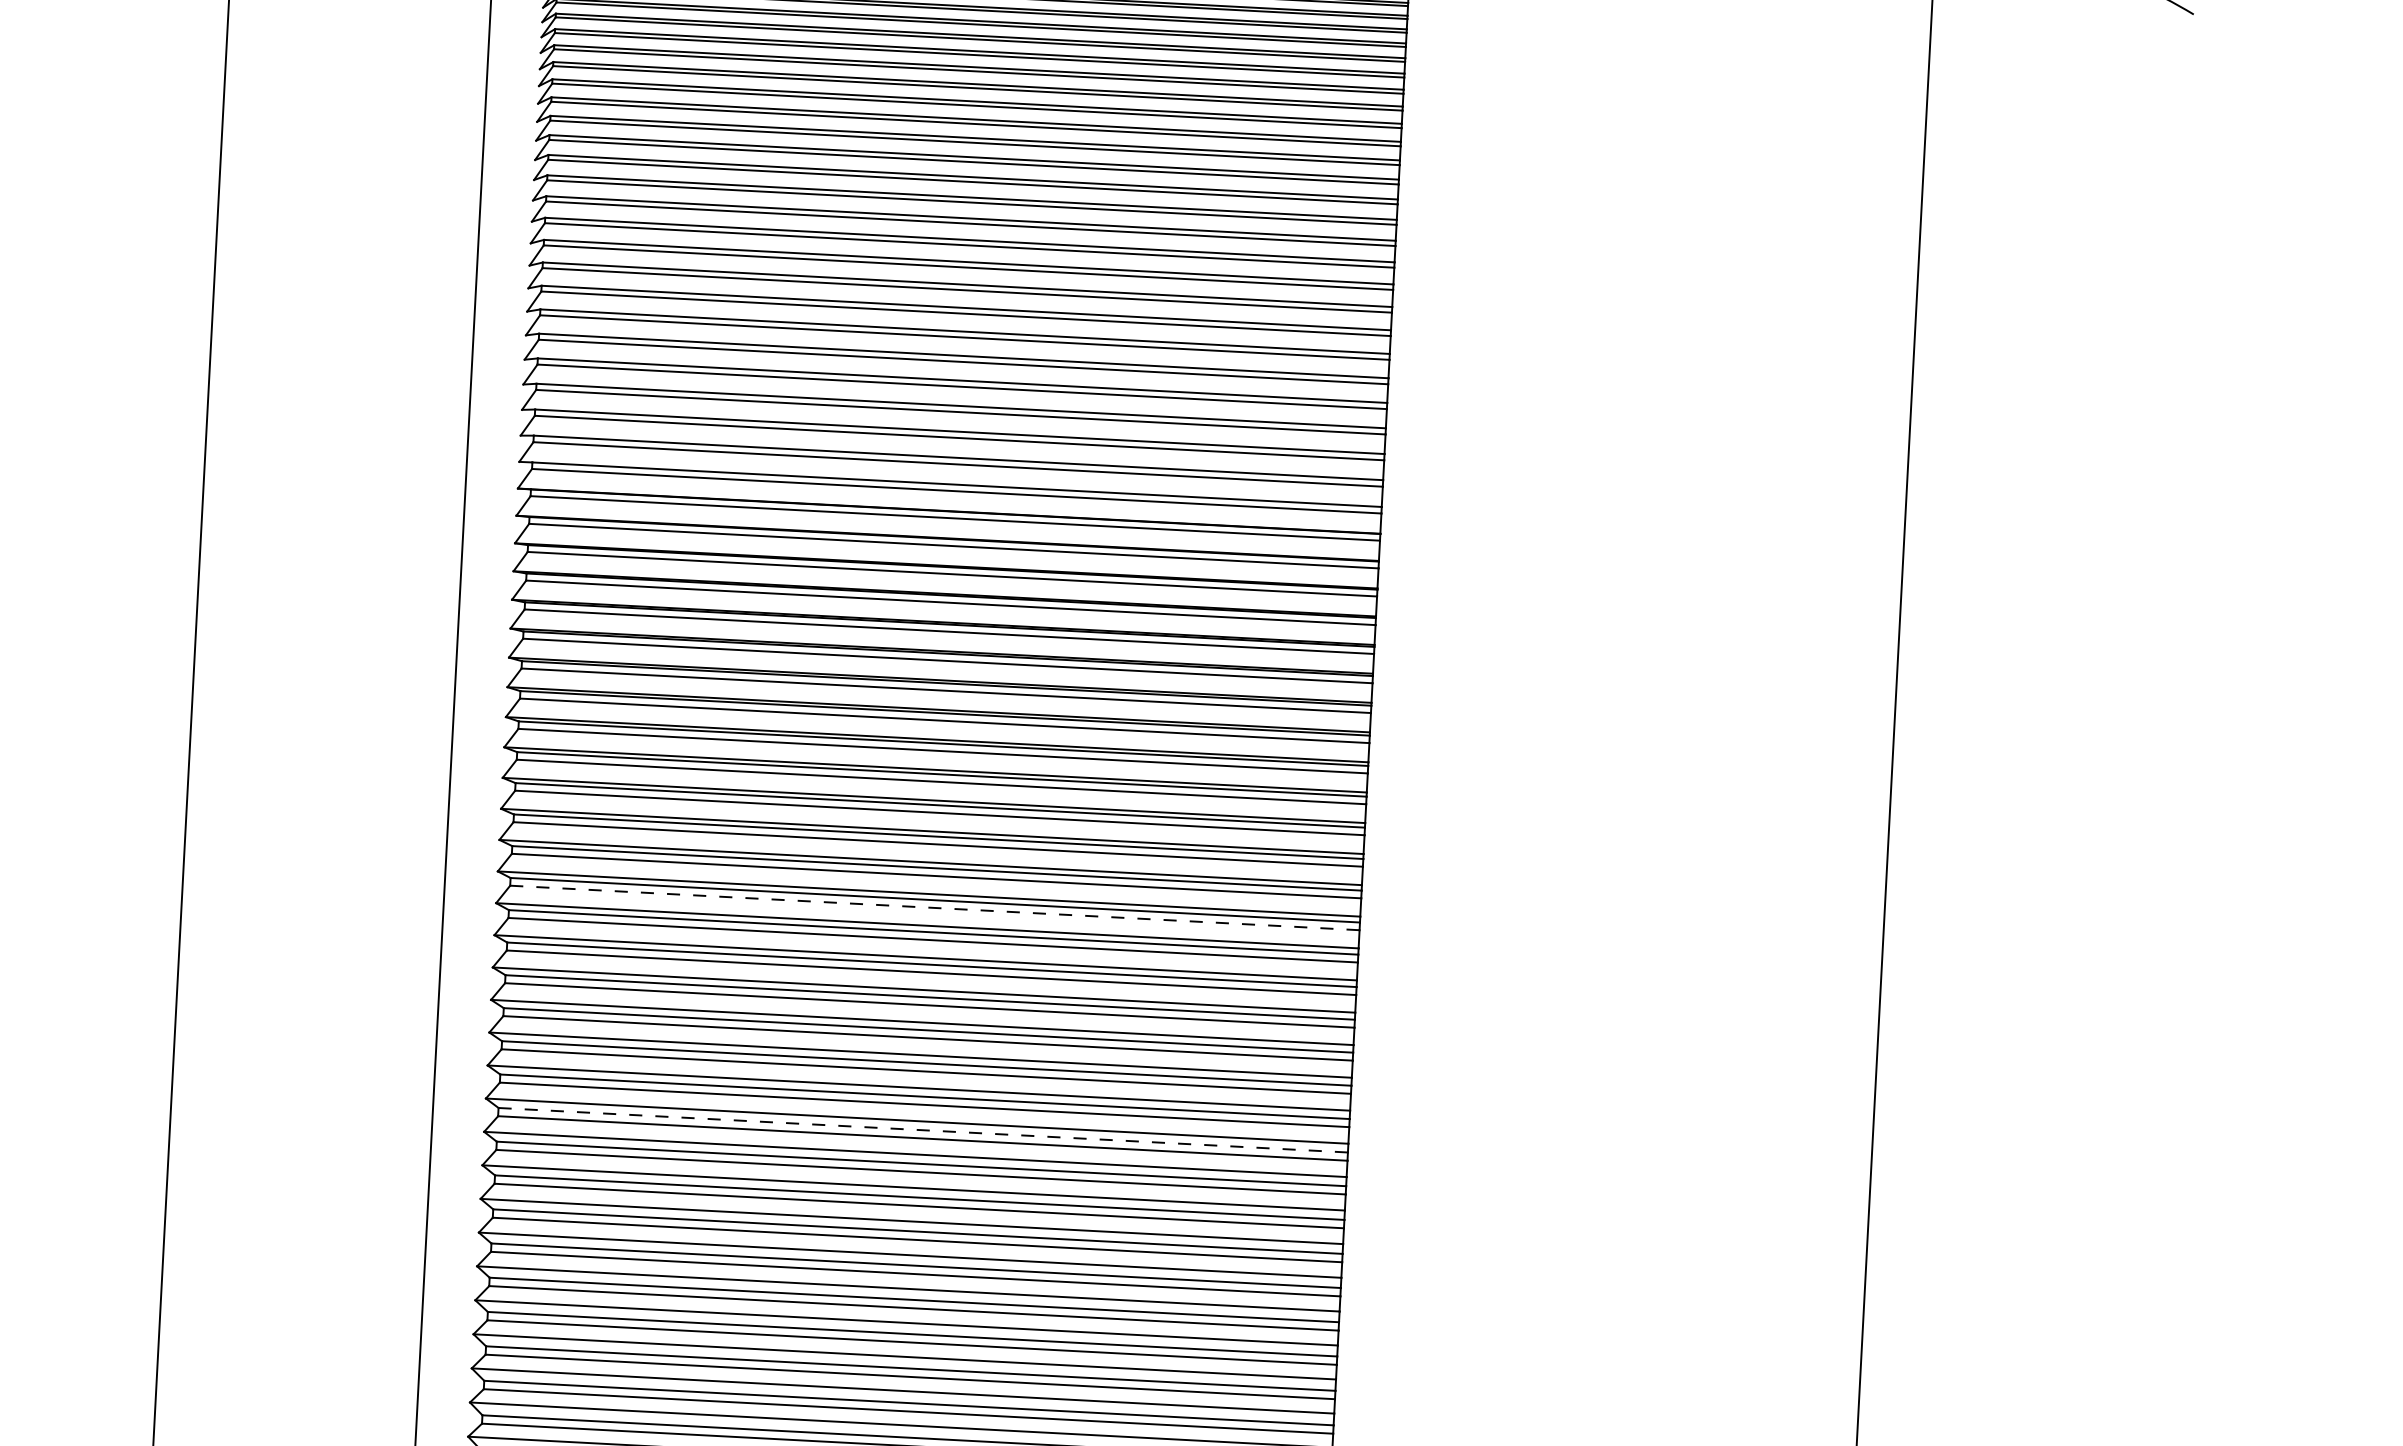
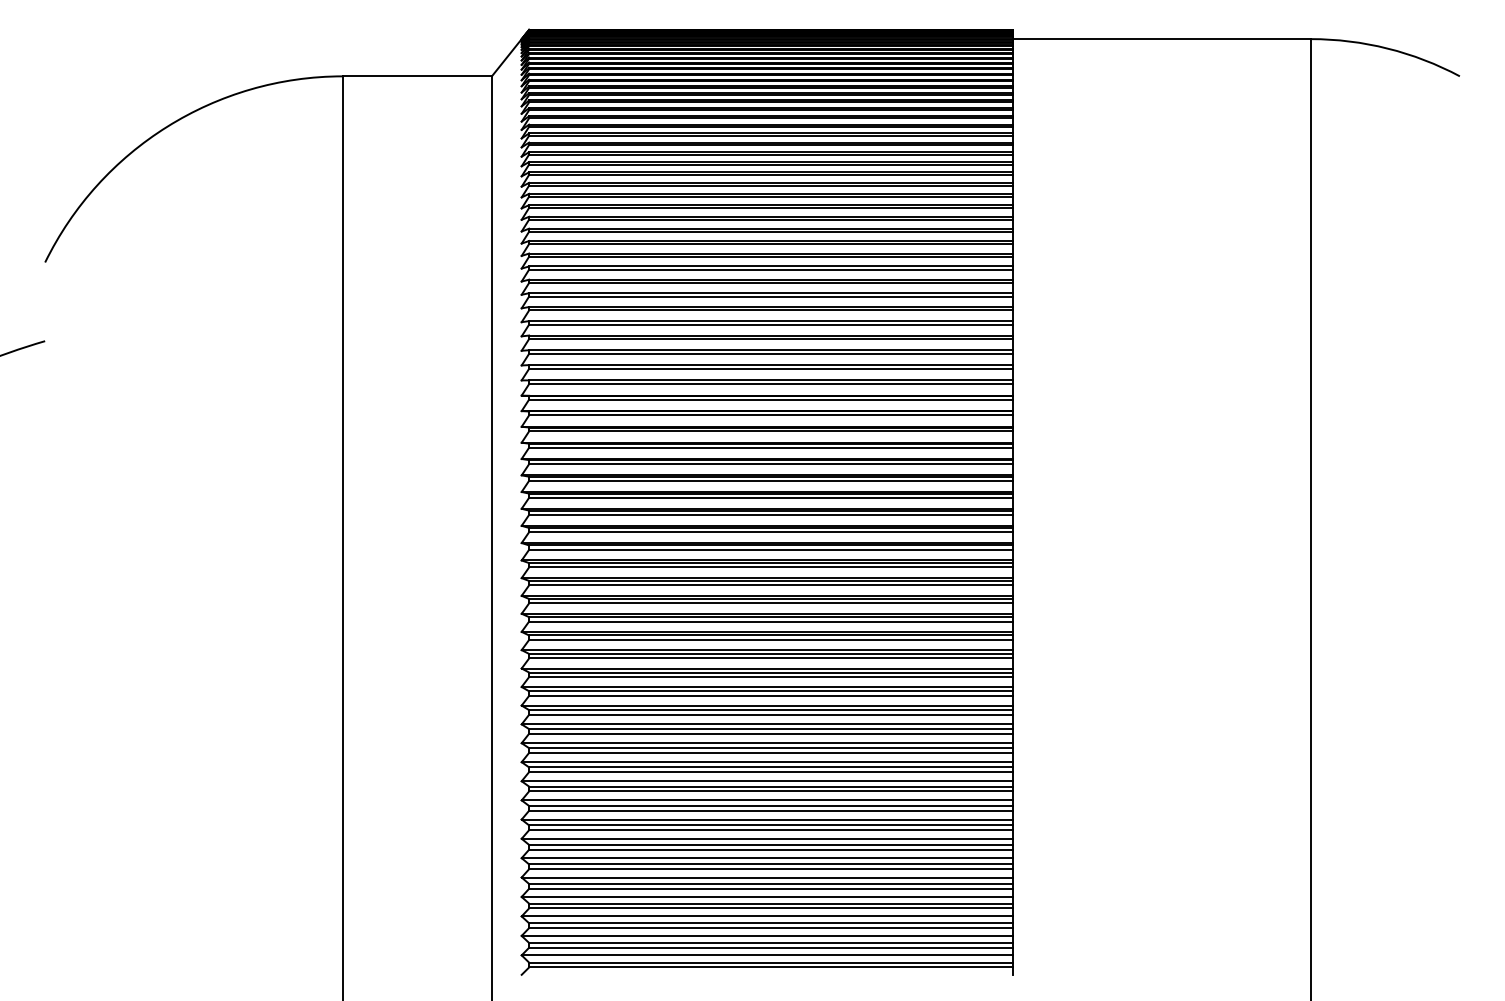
line: (935, 907) -> (771, 621), dashed -> solid
line: (923, 1130) -> (771, 748), dashed -> solid

